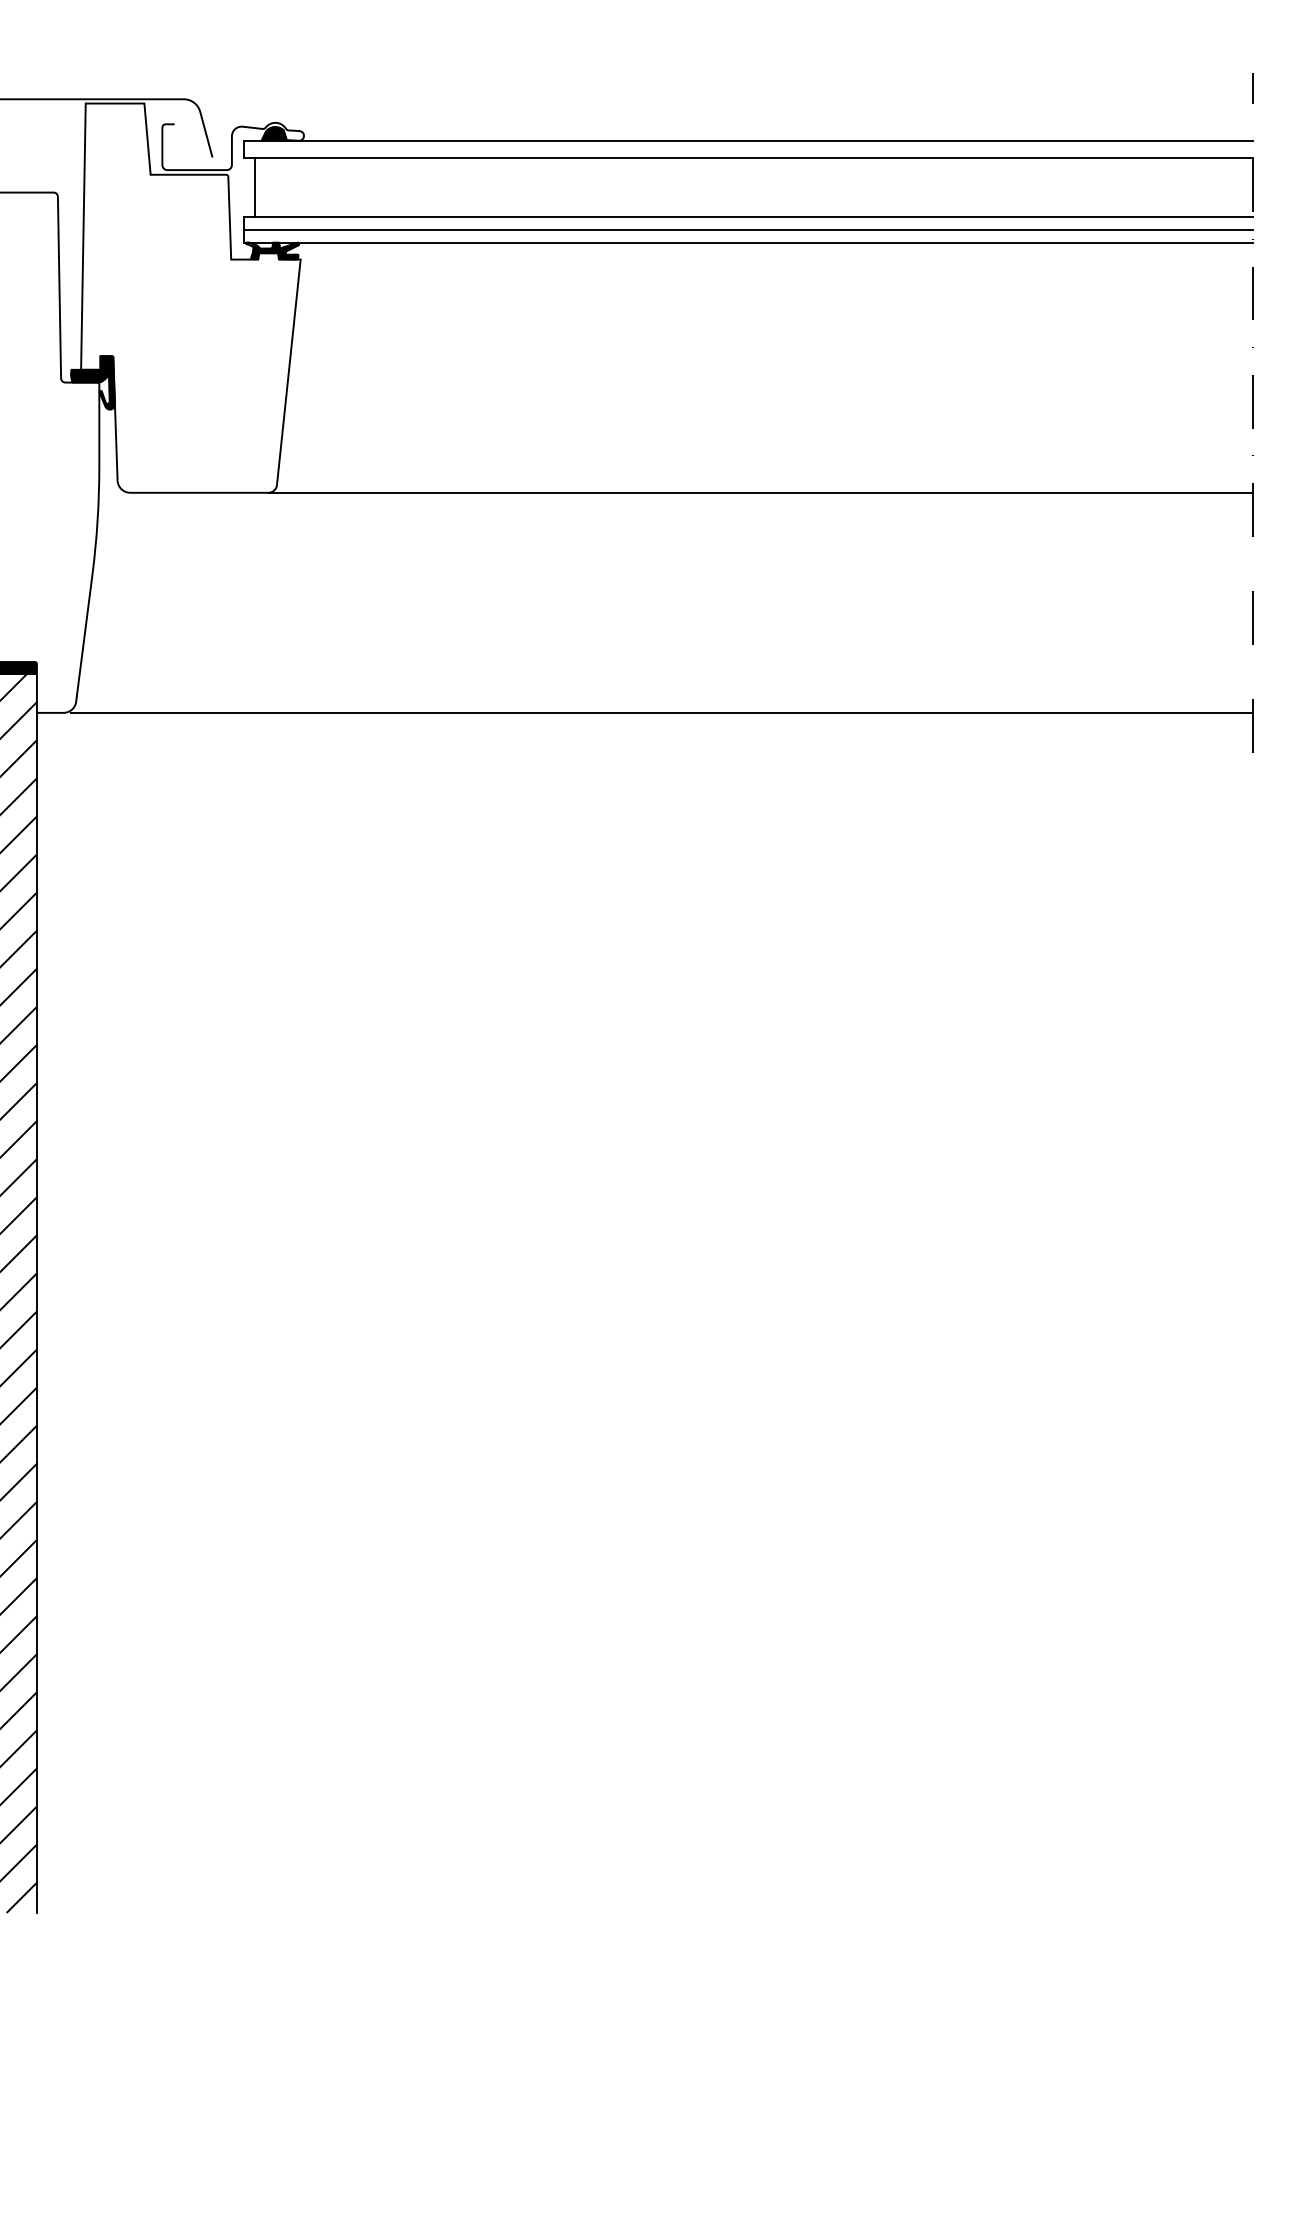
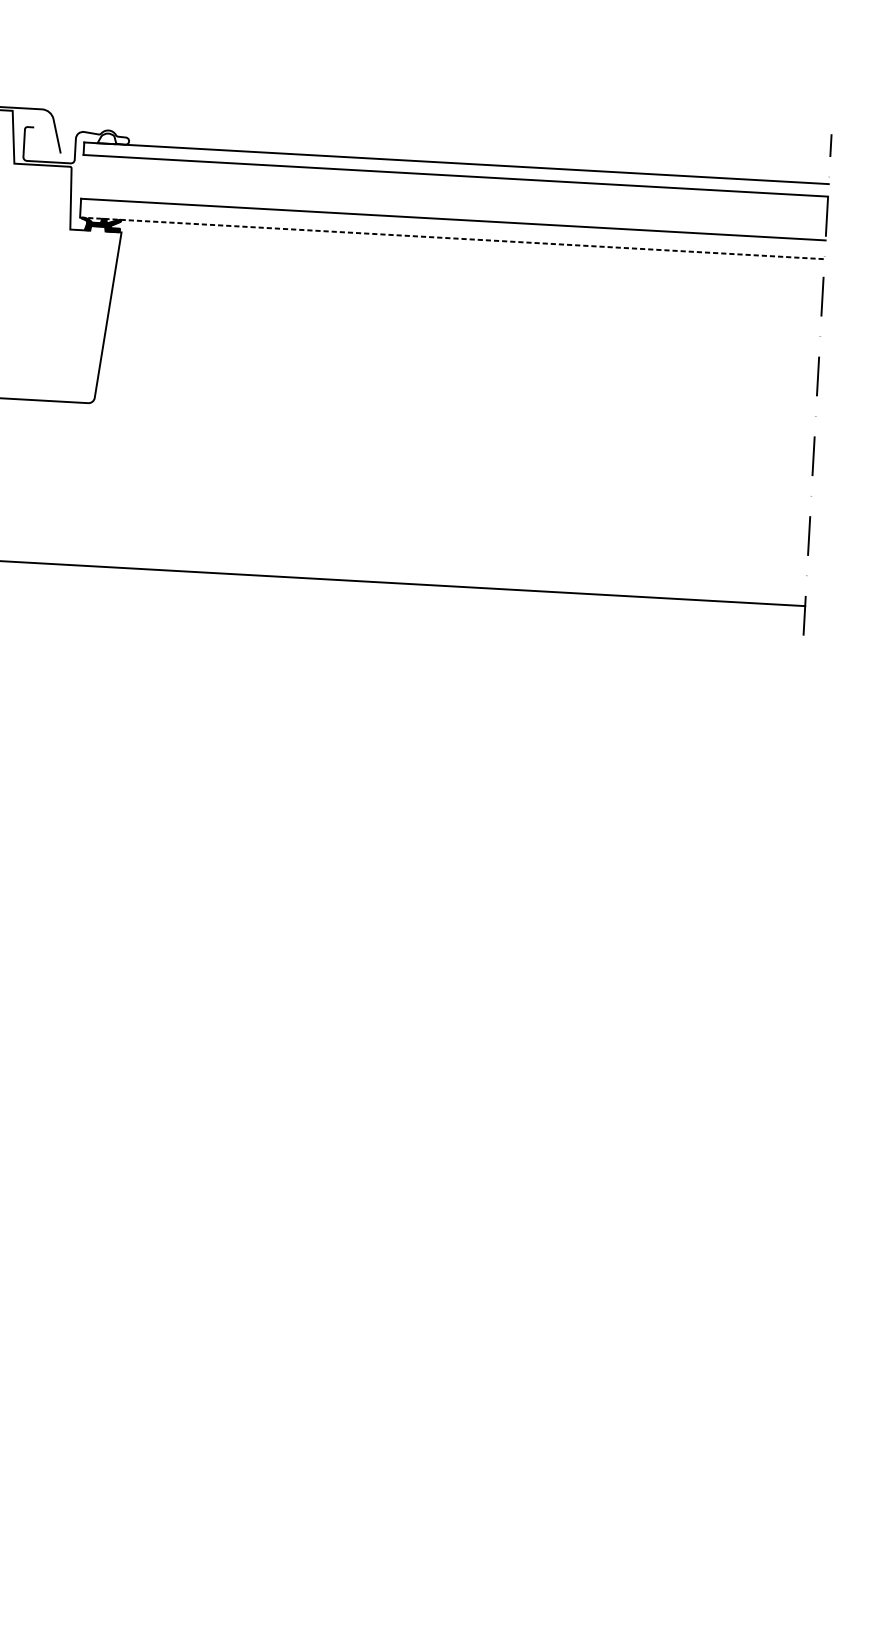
hatch: (274, 133) -> (107, 138), removed
line: (254, 187) -> (90, 177), removed
line: (747, 229) -> (452, 228), removed
line: (748, 242) -> (452, 238), solid -> dashed
line: (760, 492) -> (451, 423), removed

